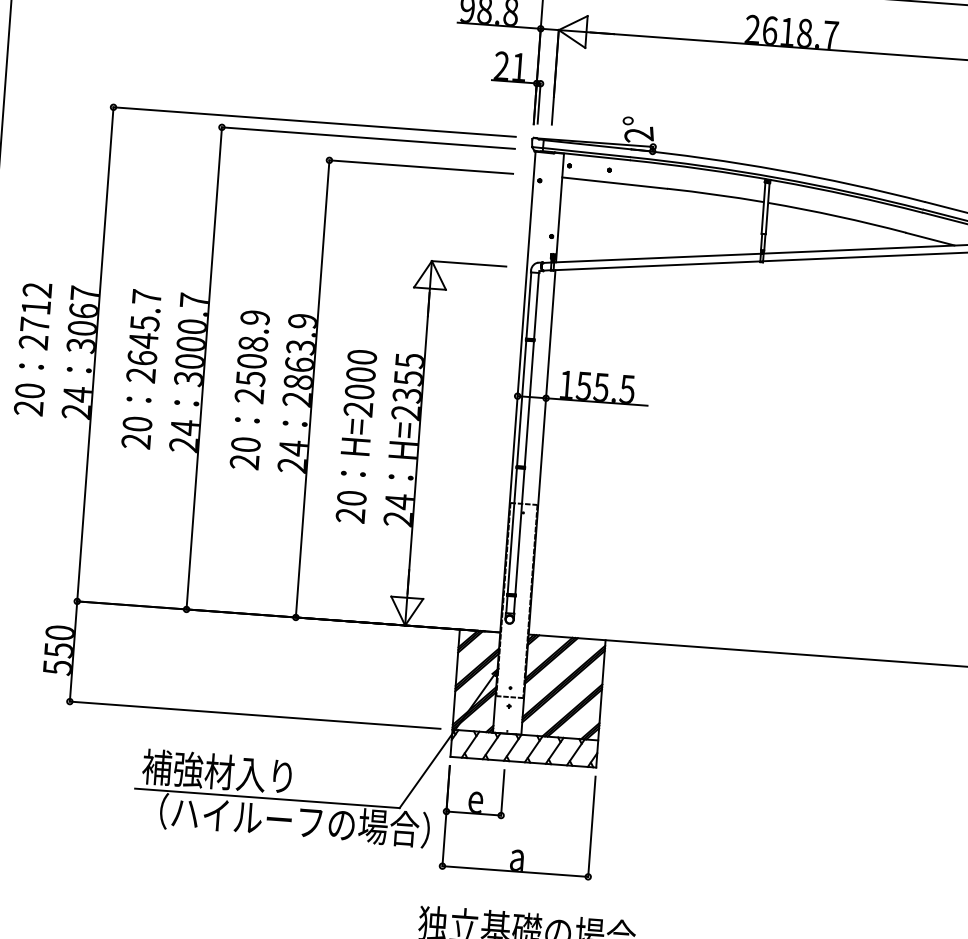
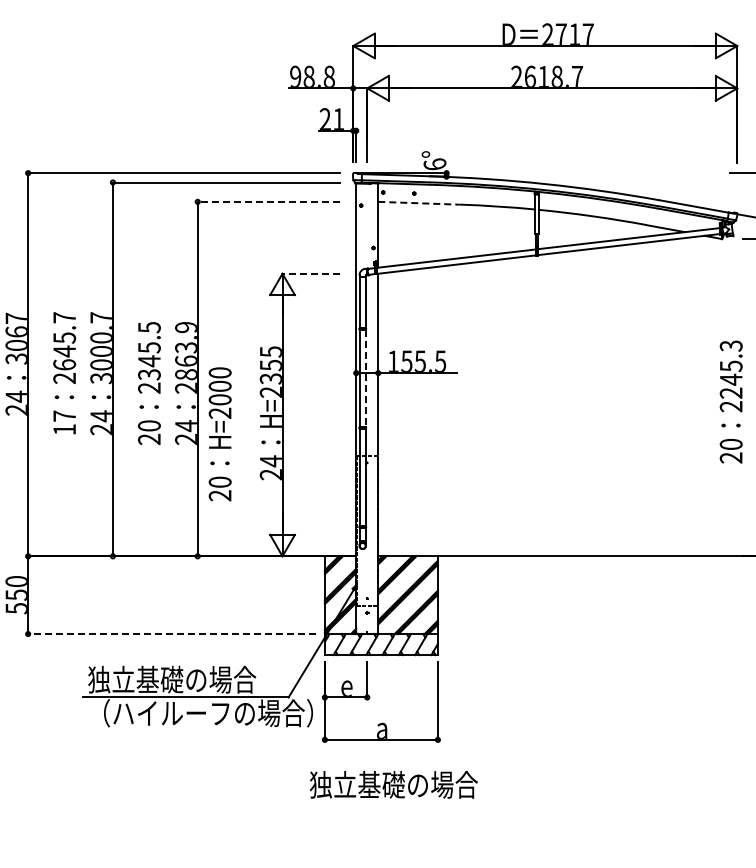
text: (638, 134) -> (434, 164), 2° -> 6°
line: (420, 166) -> (268, 201), solid -> dashed
line: (613, 183) -> (418, 203), solid -> dashed
line: (469, 263) -> (311, 273), solid -> dashed
text: (253, 348) -> (149, 351), 2508.9 -> 2345.5
line: (529, 404) -> (365, 378), solid -> dashed
text: (136, 432) -> (64, 422), 20 -> 17
text: (355, 436) -> (219, 434), moved
line: (254, 715) -> (171, 634), solid -> dashed
text: (251, 773) -> (172, 679), 補強材入り -> 独立基礎の場合

